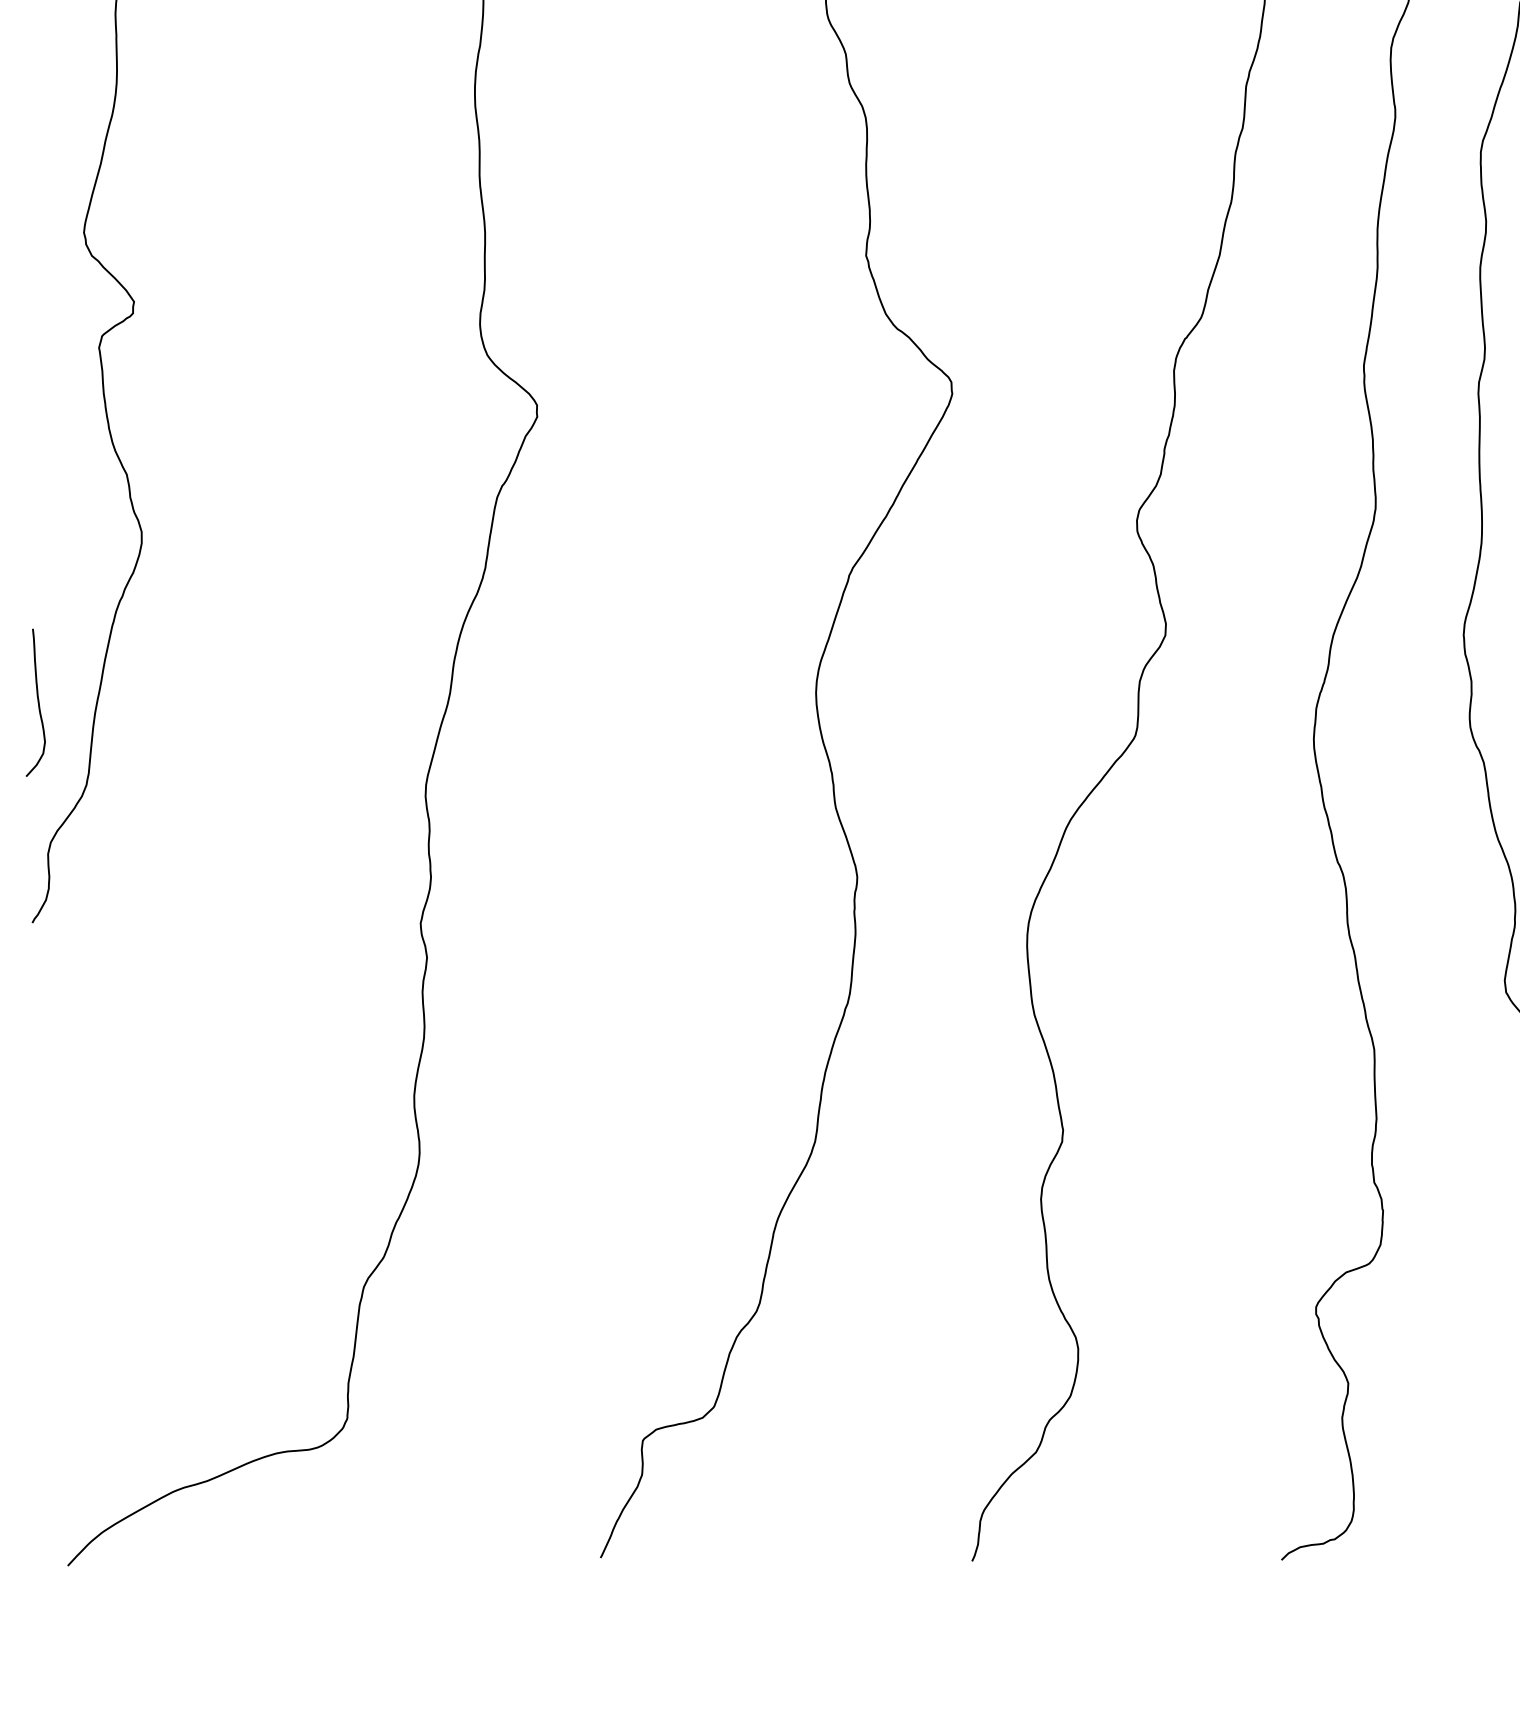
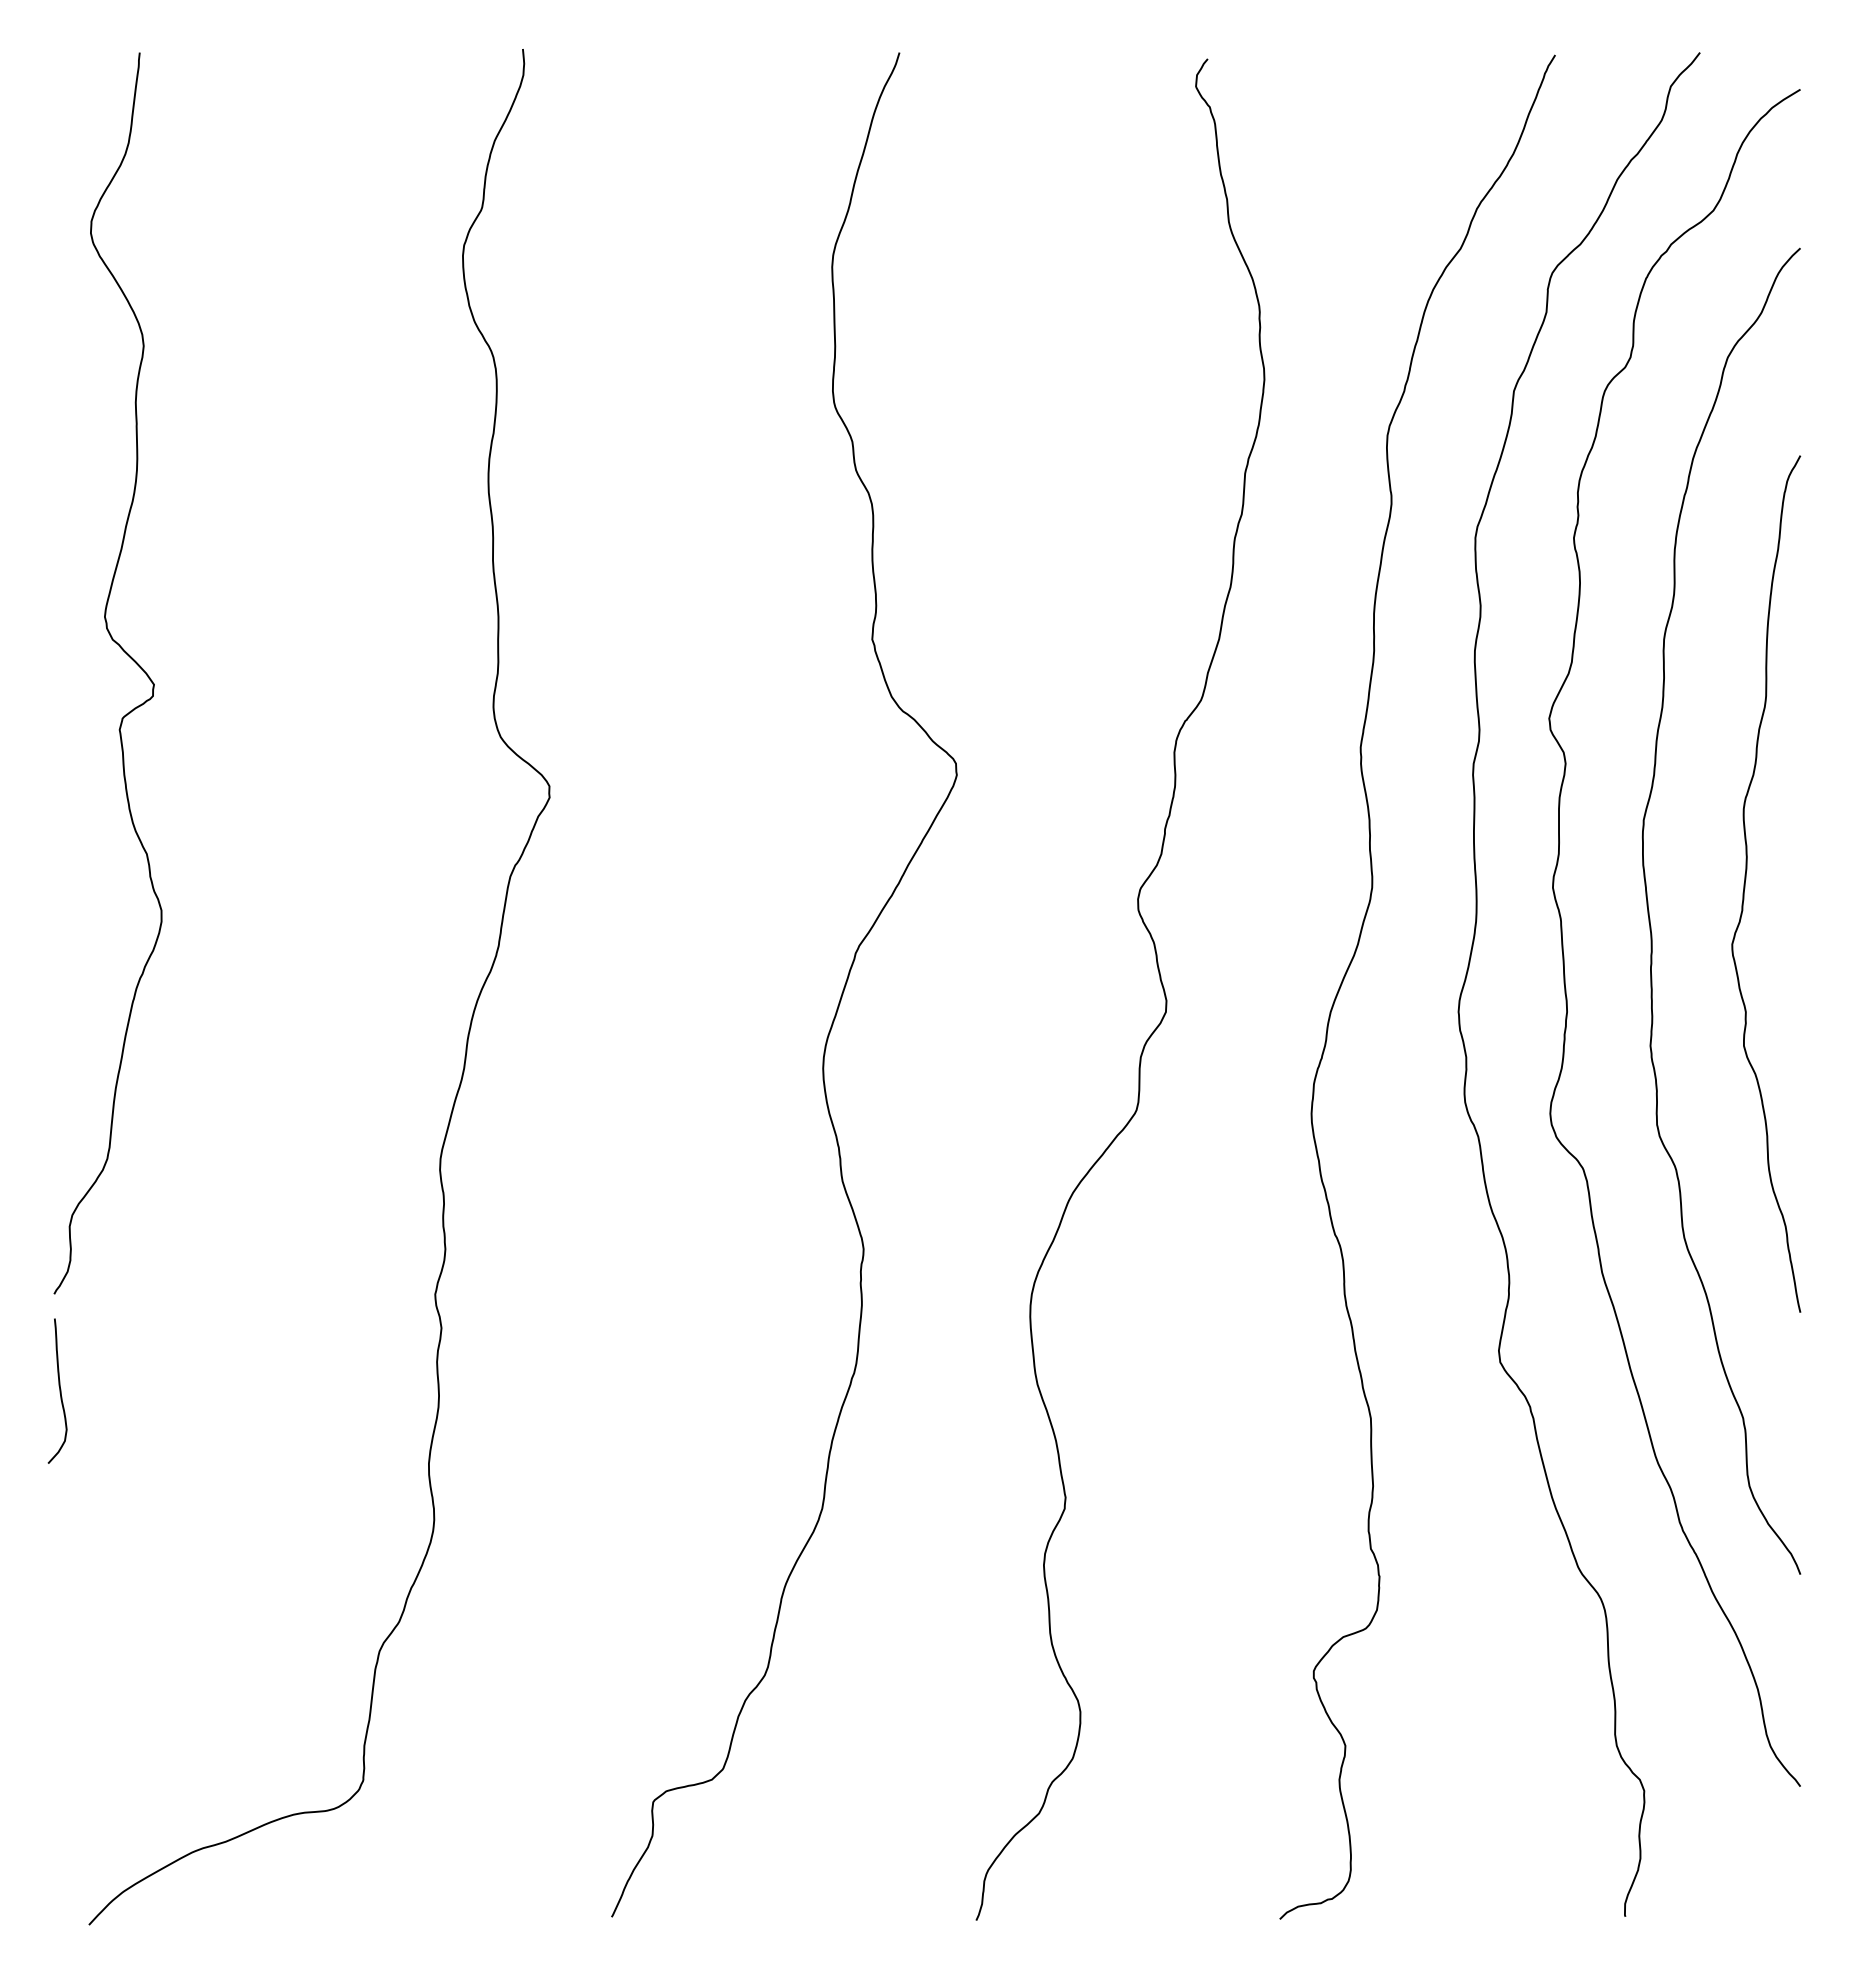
curve: (37, 702) -> (59, 1390), moved

